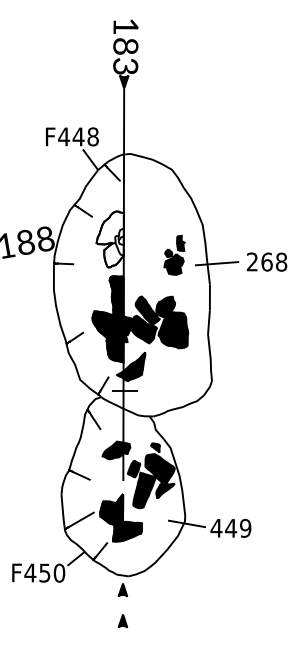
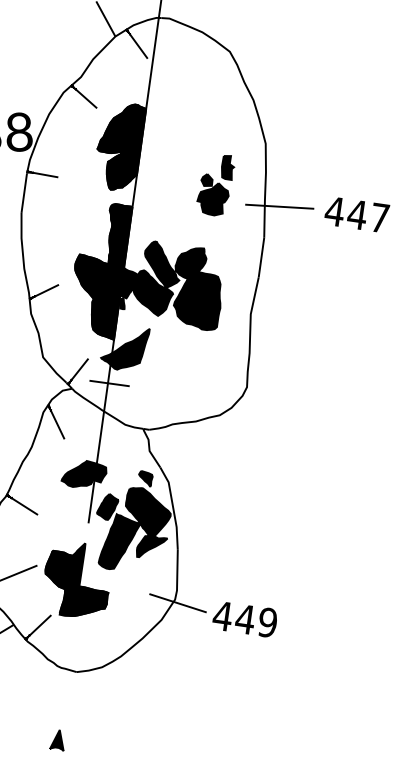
fill: (109, 239) -> (118, 146), added
text: (266, 261) -> (356, 213), 268 -> 447
part: (122, 590) -> (64, 692), removed

